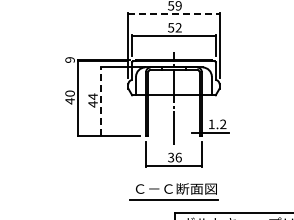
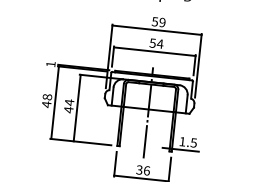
line: (173, 14) -> (156, 30), dashed -> solid
text: (178, 27) -> (160, 43), 52 -> 54
text: (69, 59) -> (50, 63), 9 -> 1
text: (70, 93) -> (47, 97), 40 -> 48
line: (101, 101) -> (77, 108), dashed -> solid
text: (223, 124) -> (194, 143), 1.2 -> 1.5

